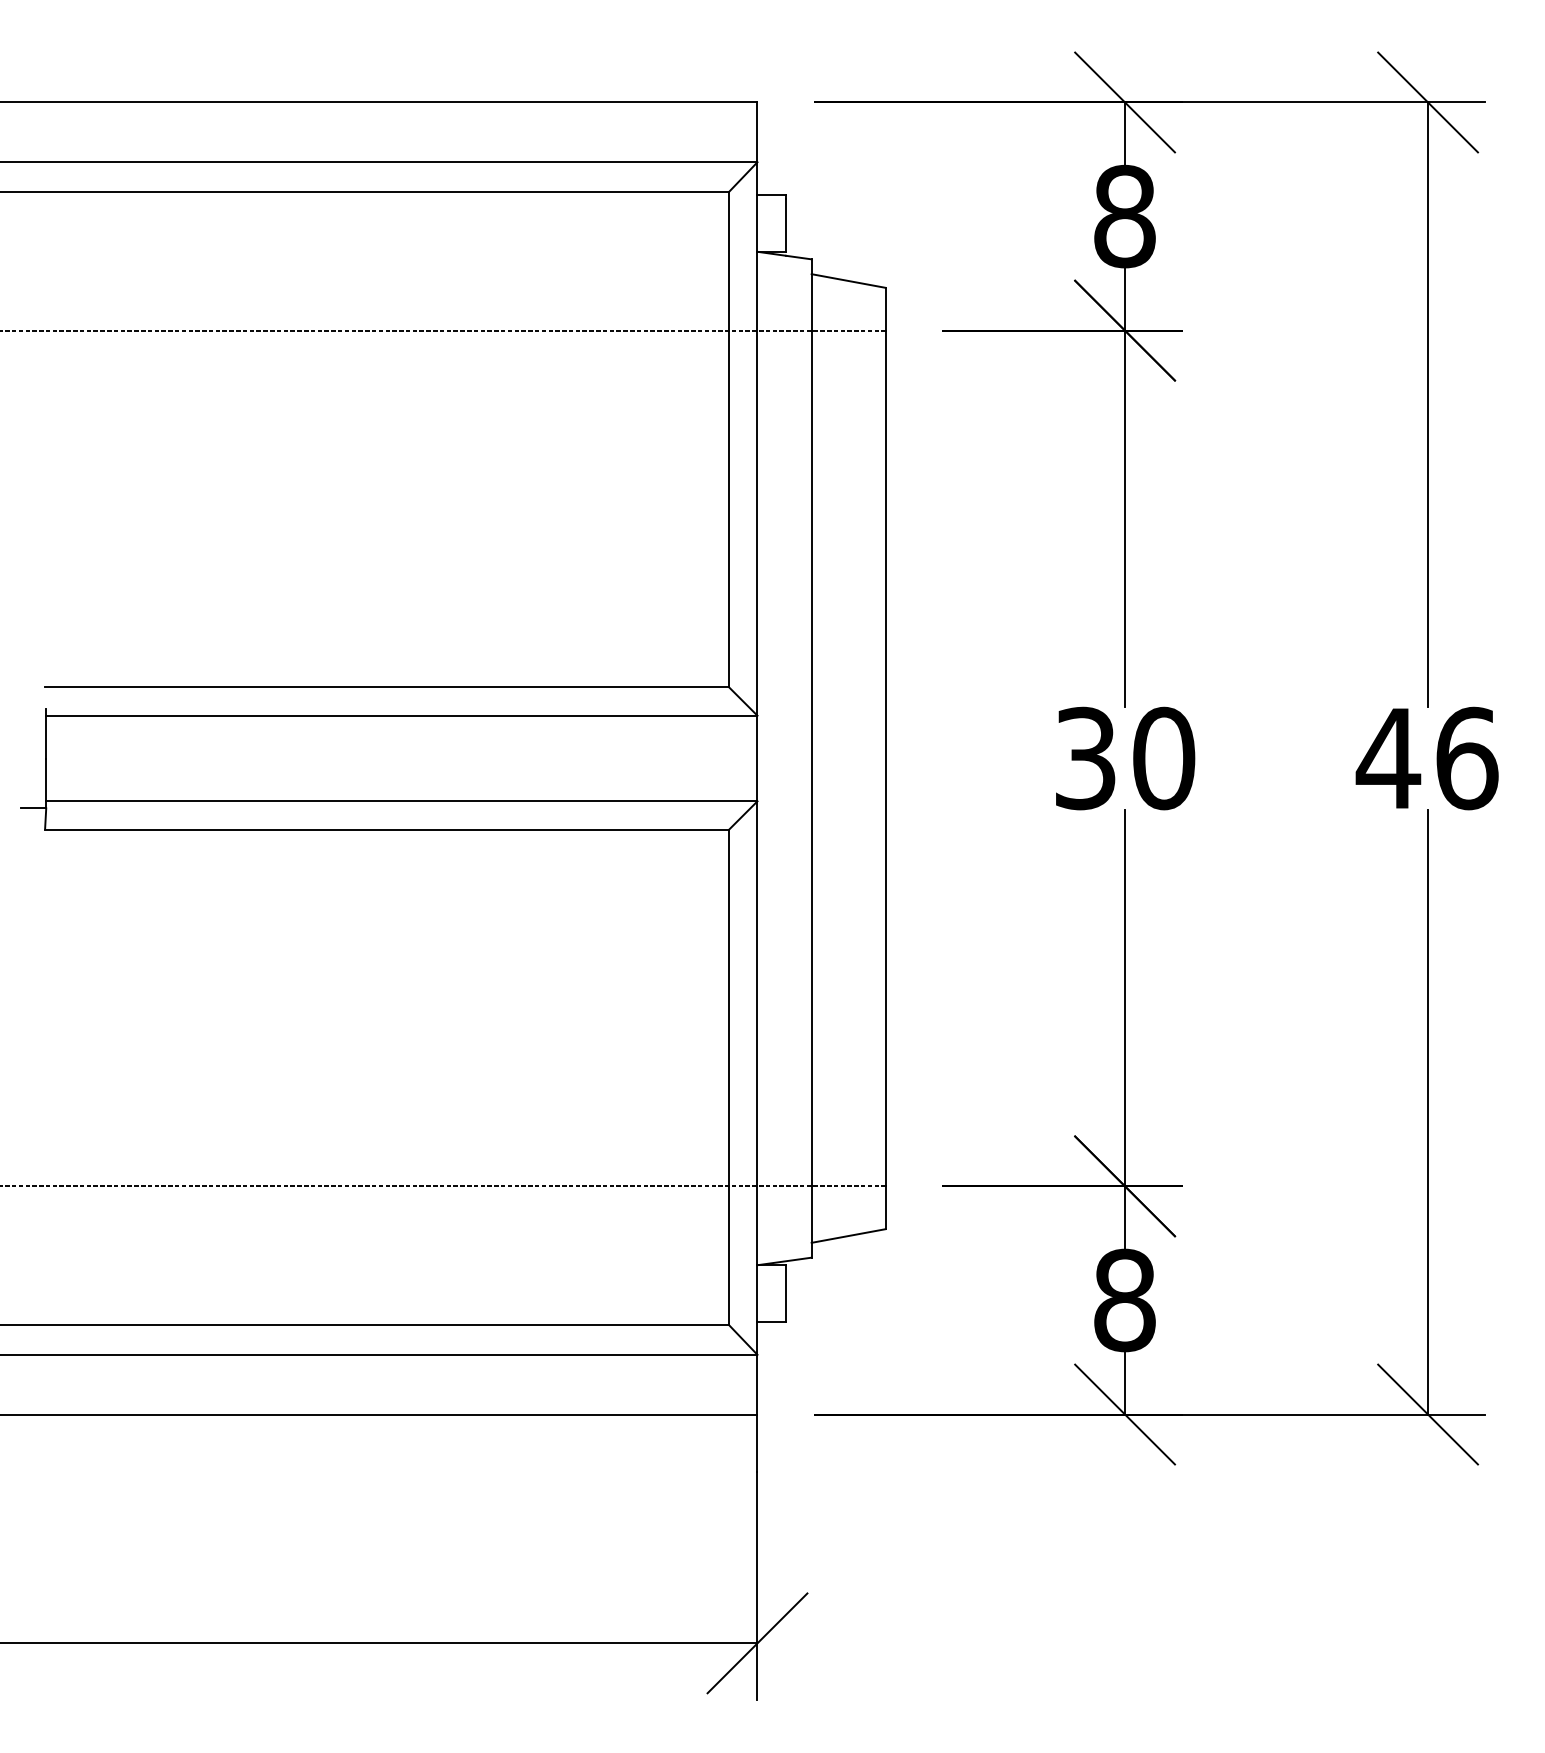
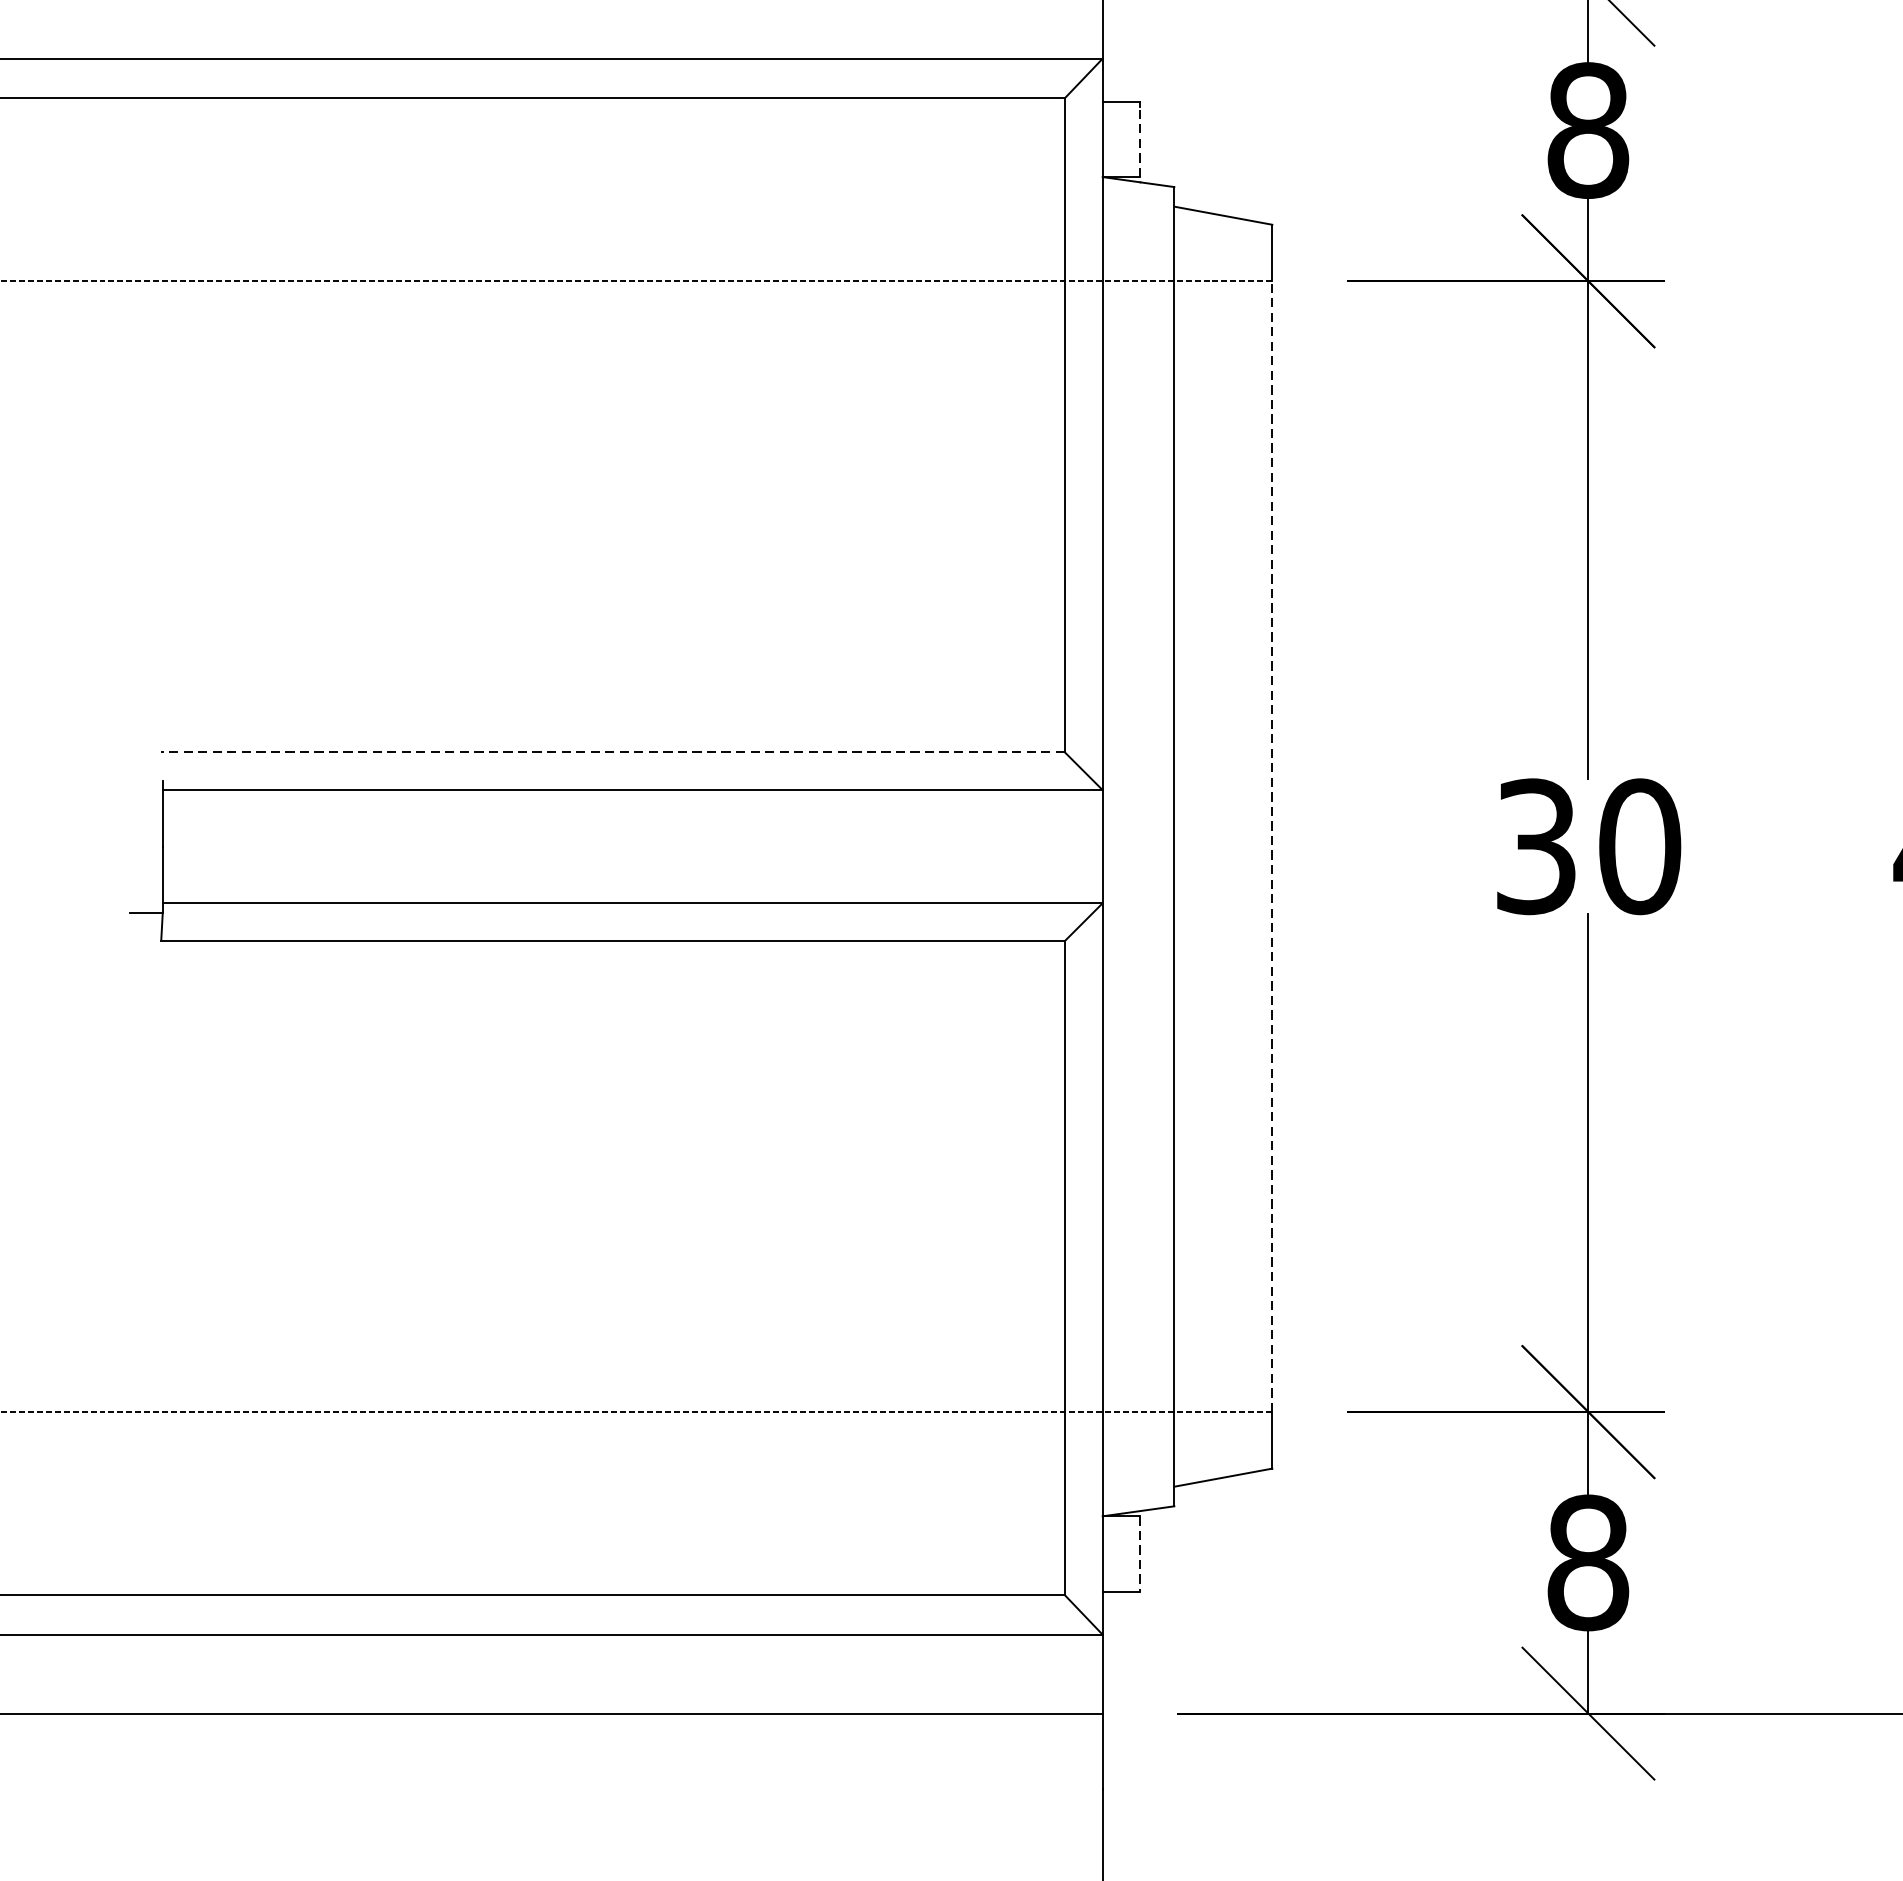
line: (786, 225) -> (1141, 142), solid -> dashed
line: (387, 687) -> (613, 752), solid -> dashed
line: (885, 758) -> (1271, 846), solid -> dashed
line: (786, 1293) -> (1141, 1553), solid -> dashed

